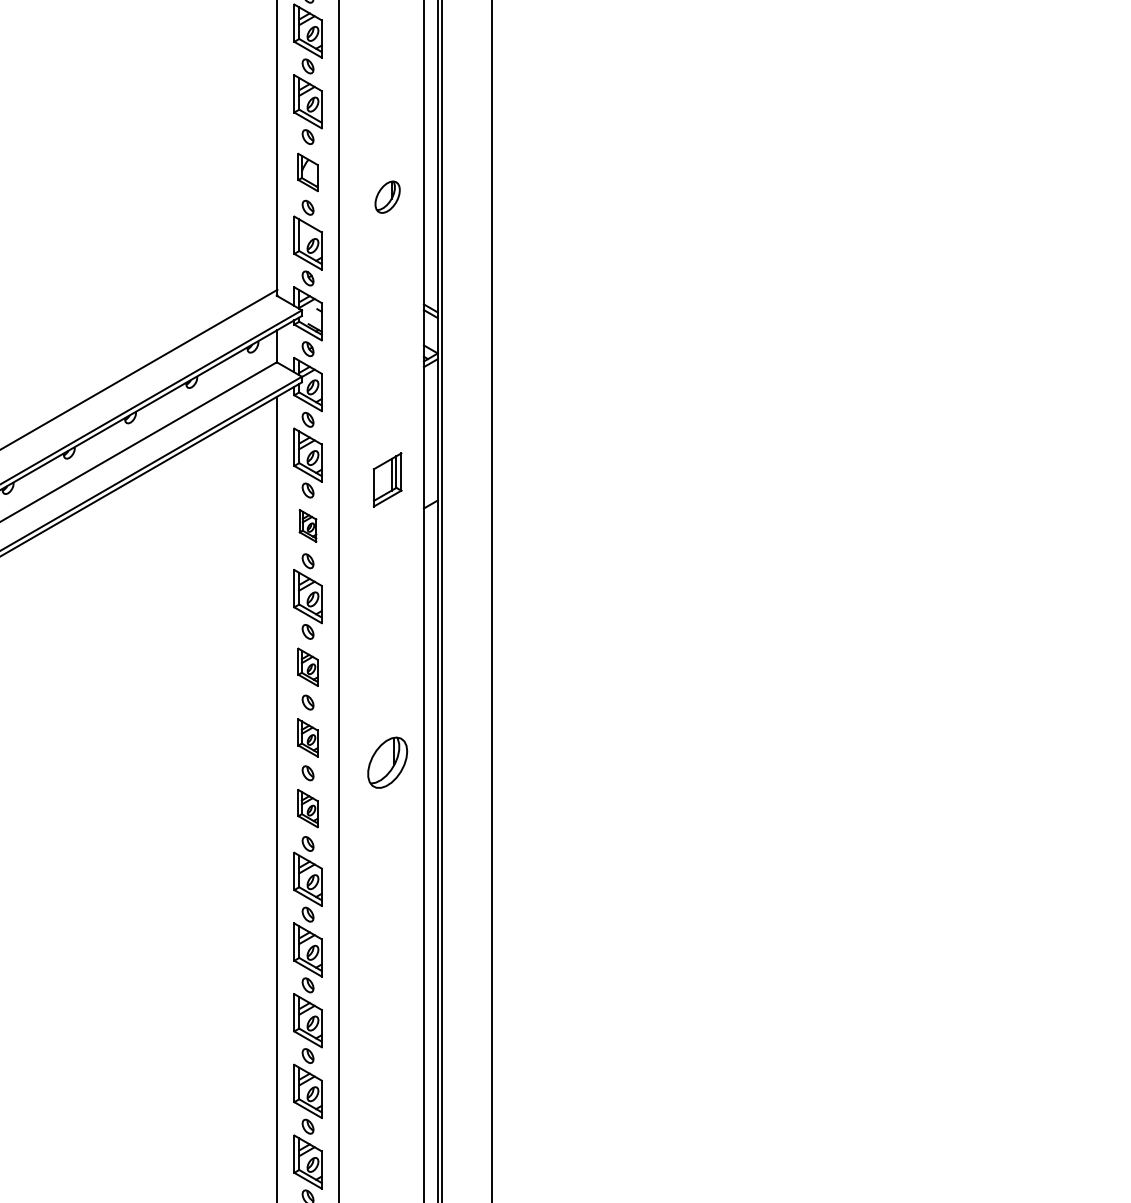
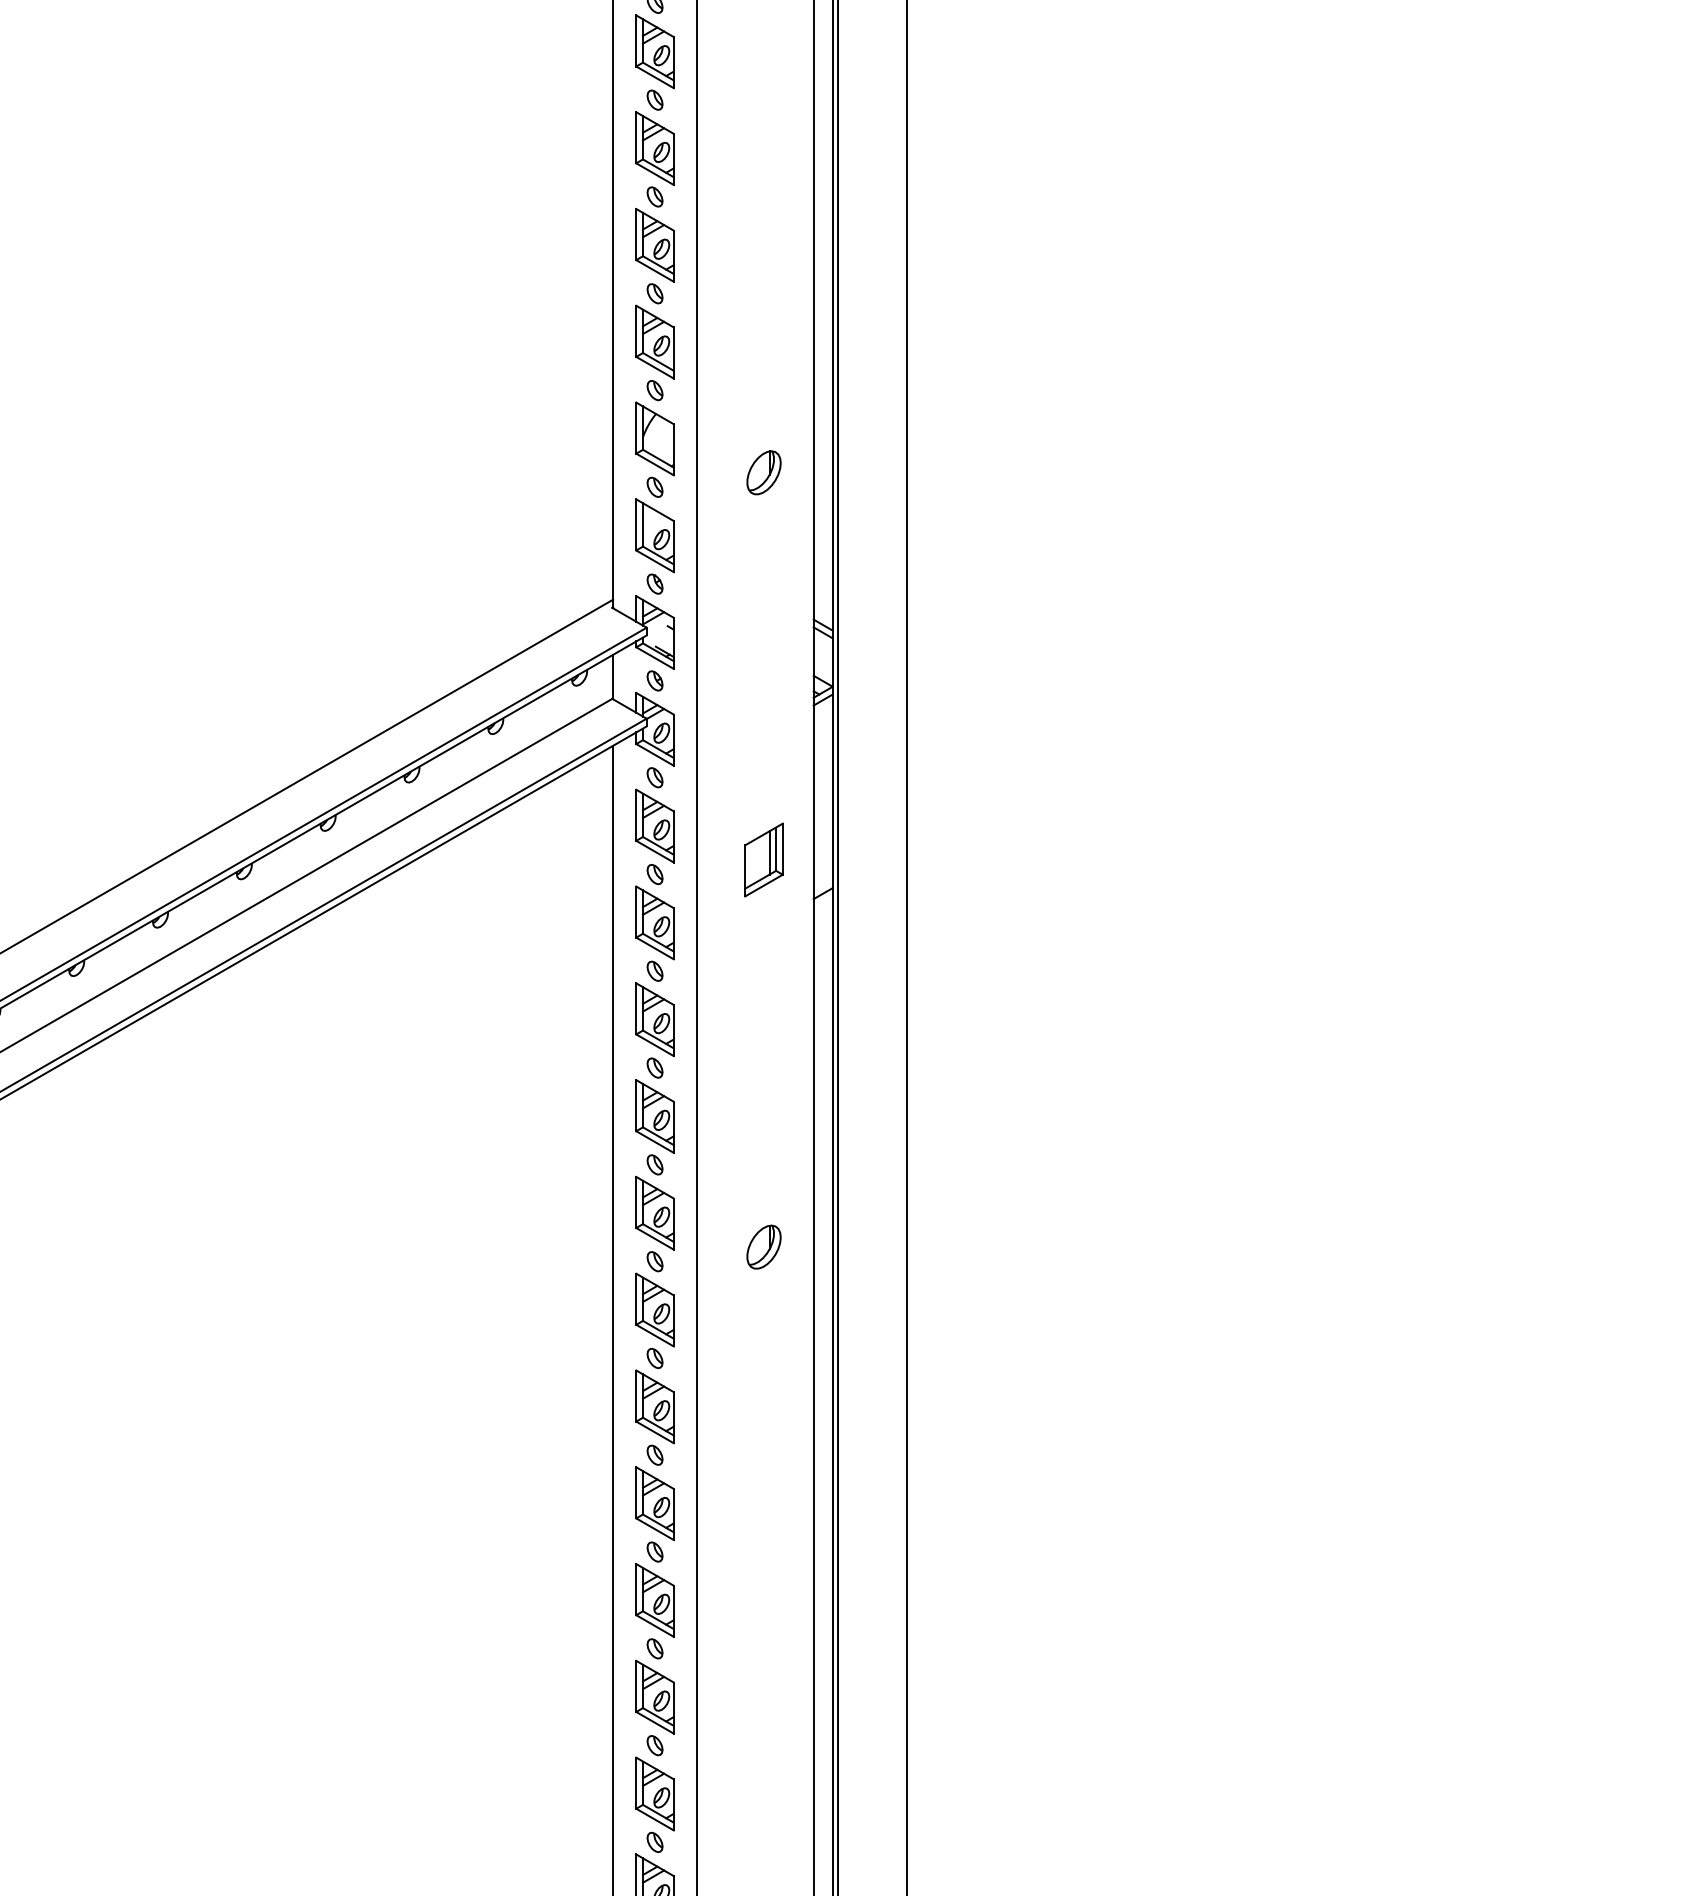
part: (307, 172) -> (654, 438), size x1.43
part: (307, 525) -> (654, 922), size x1.67
part: (307, 667) -> (654, 1116), size x1.43
part: (307, 738) -> (654, 1213), size x1.43
part: (387, 762) -> (763, 1246), size x0.62
part: (307, 808) -> (654, 1309), size x1.43

